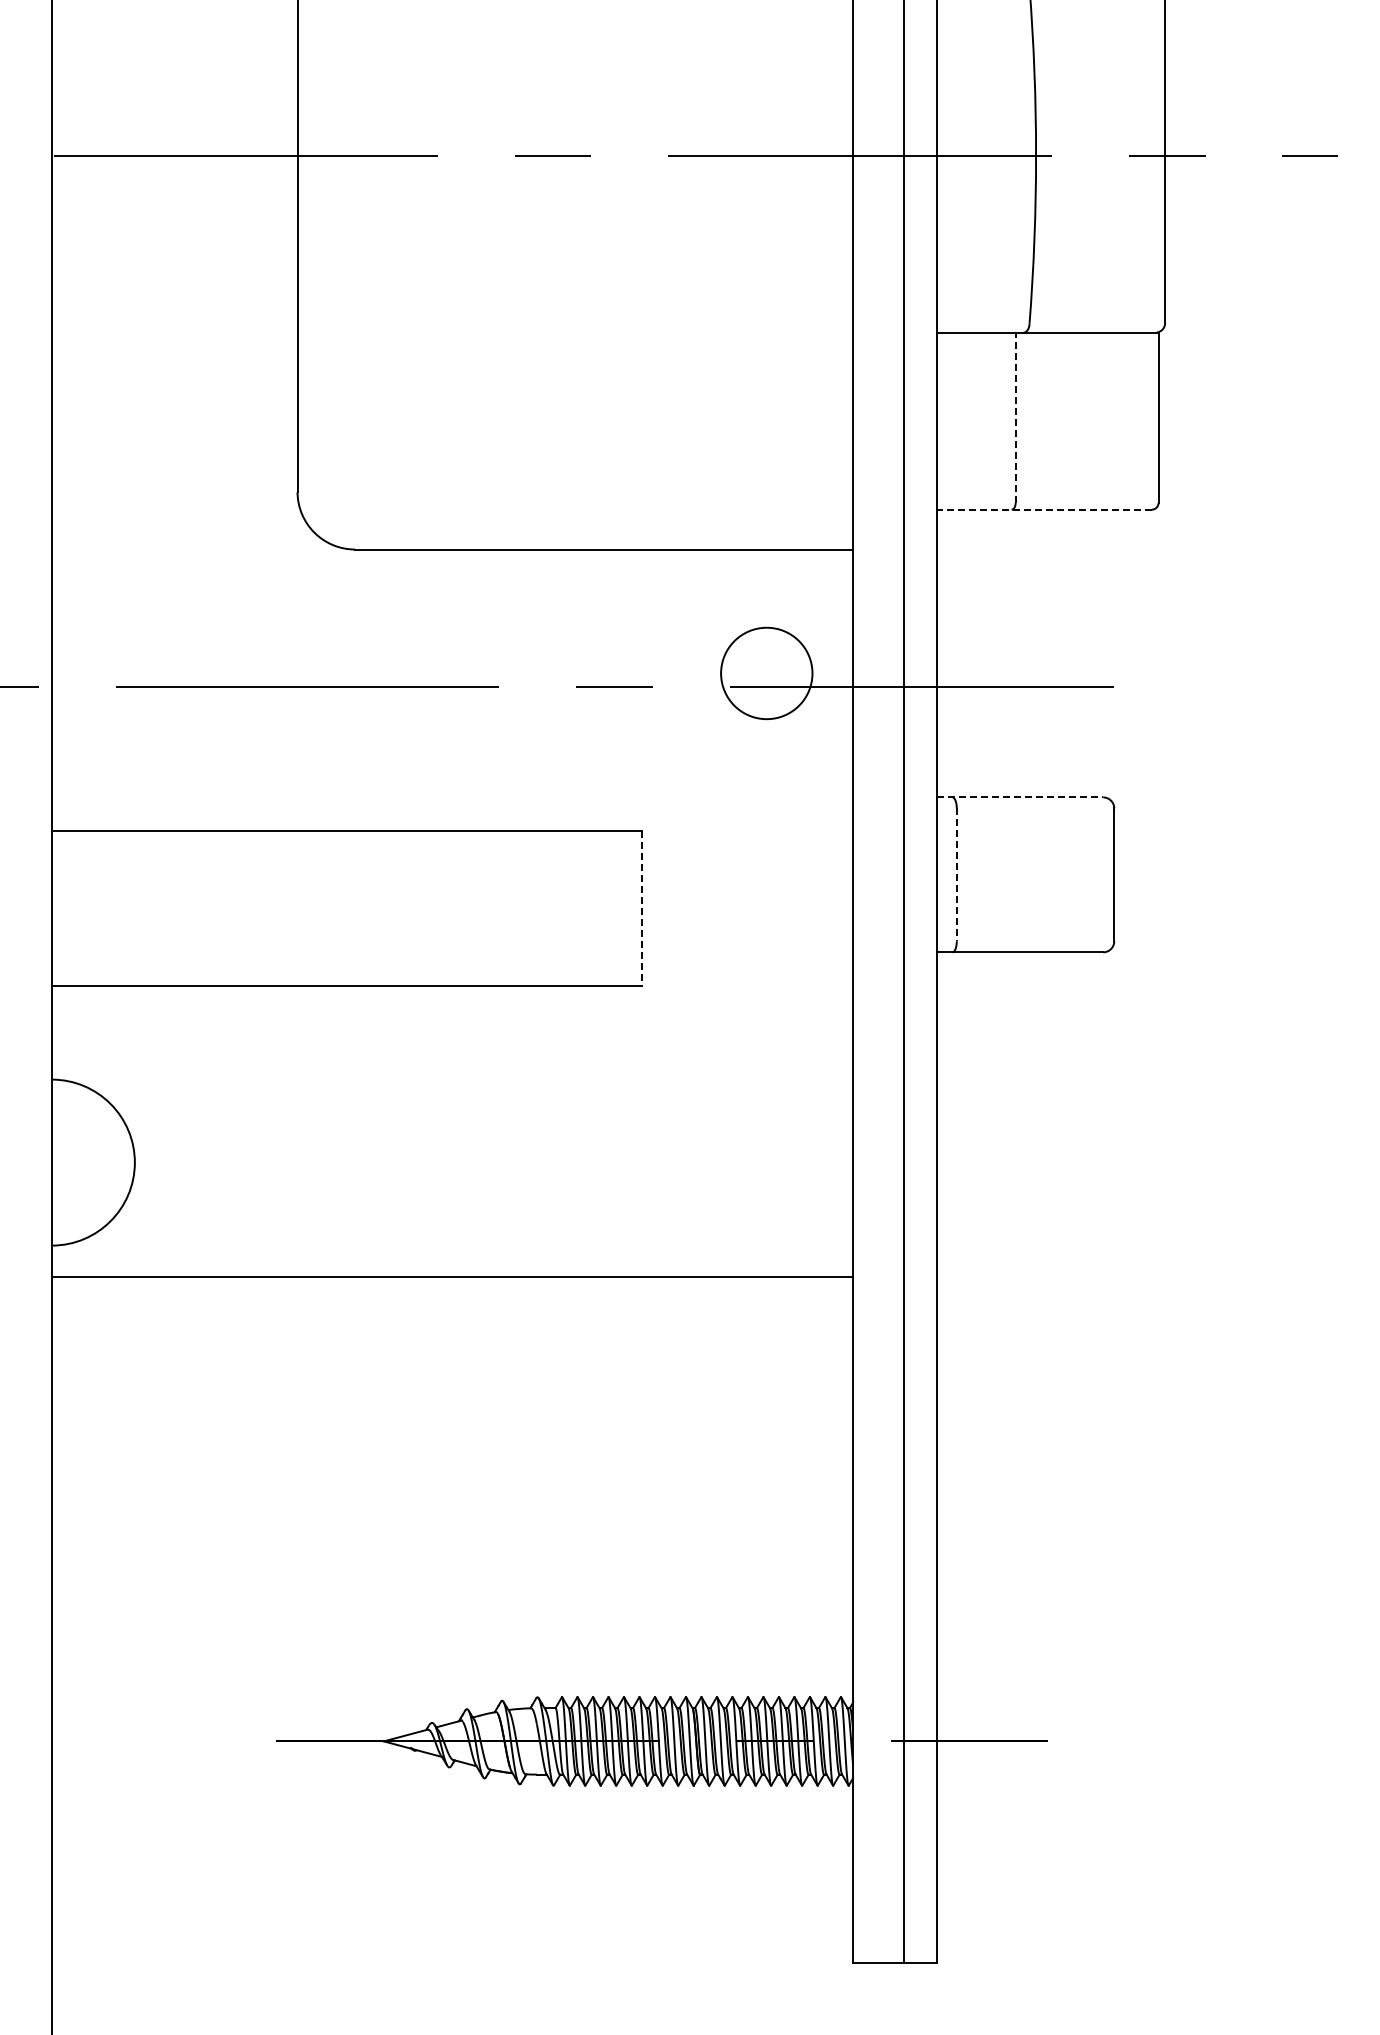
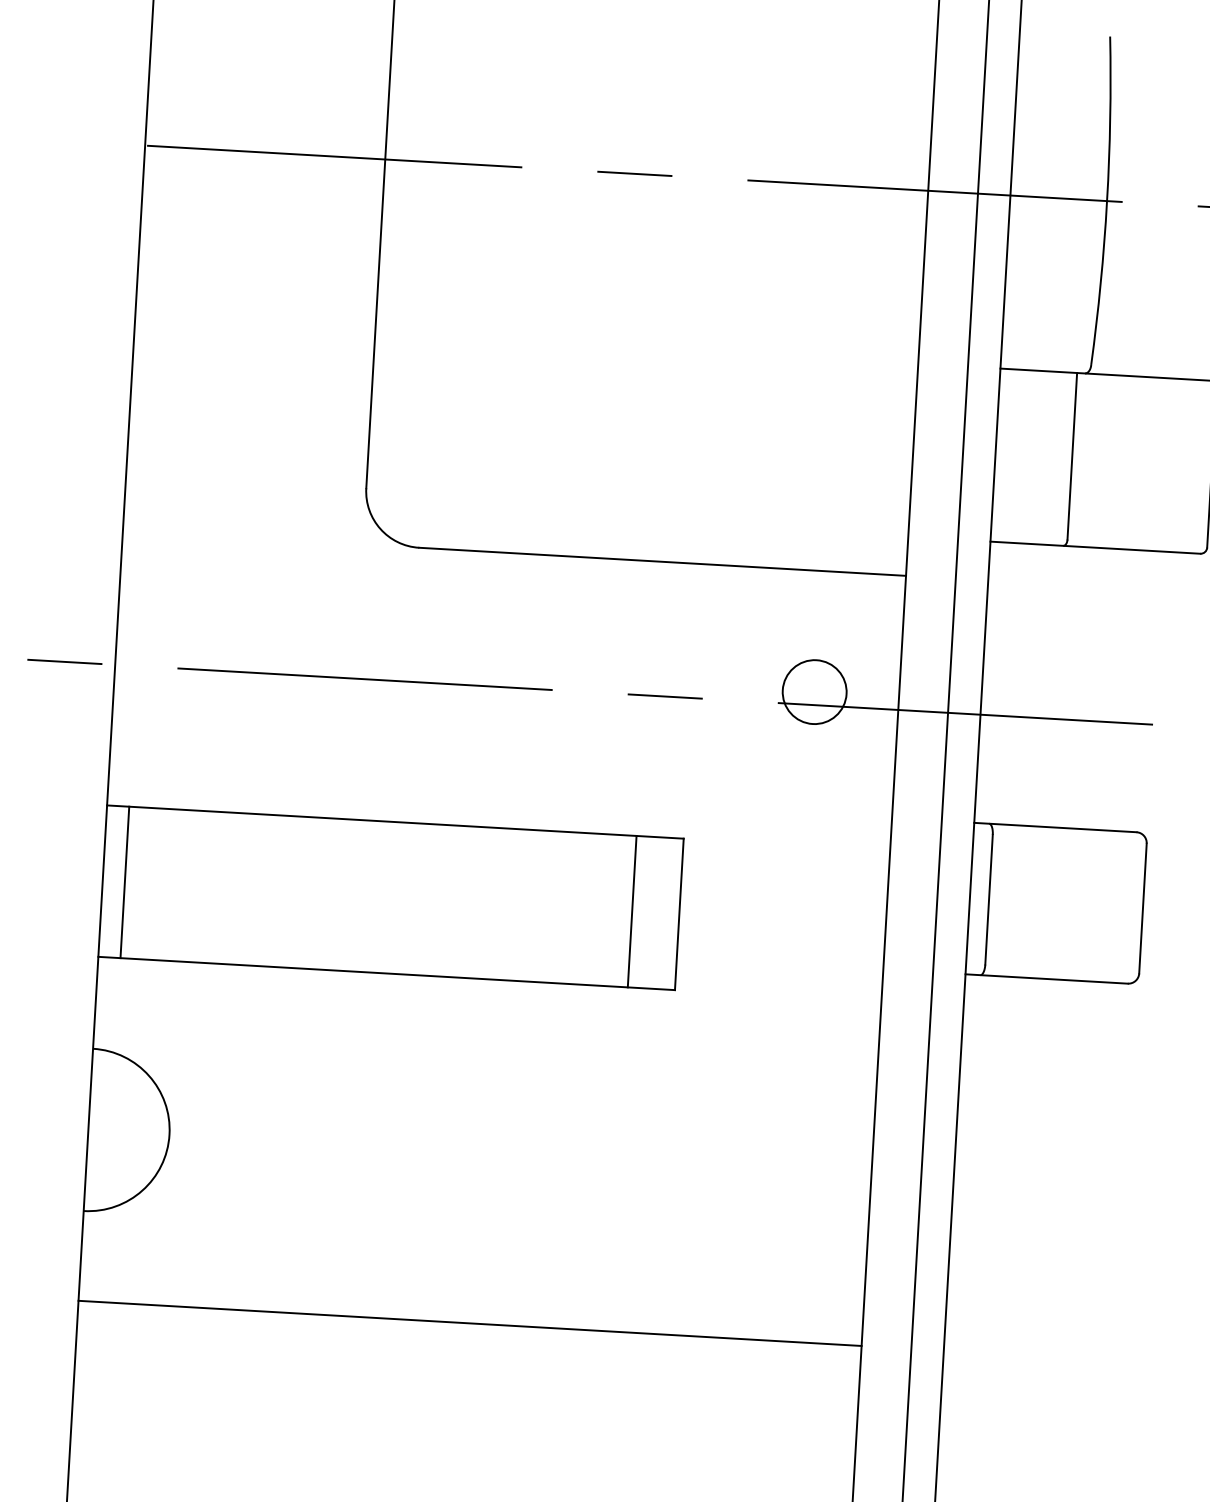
line: (1015, 417) -> (1072, 455), dashed -> solid
line: (1044, 509) -> (1095, 547), dashed -> solid
circle: (766, 673) -> (814, 692), size x0.71
line: (1020, 797) -> (1055, 827), dashed -> solid
line: (956, 875) -> (988, 900), dashed -> solid
line: (74, 907) -> (124, 881), added
line: (593, 907) -> (632, 911), added
line: (641, 908) -> (678, 914), dashed -> solid
line: (452, 1277) -> (470, 1323), moved

